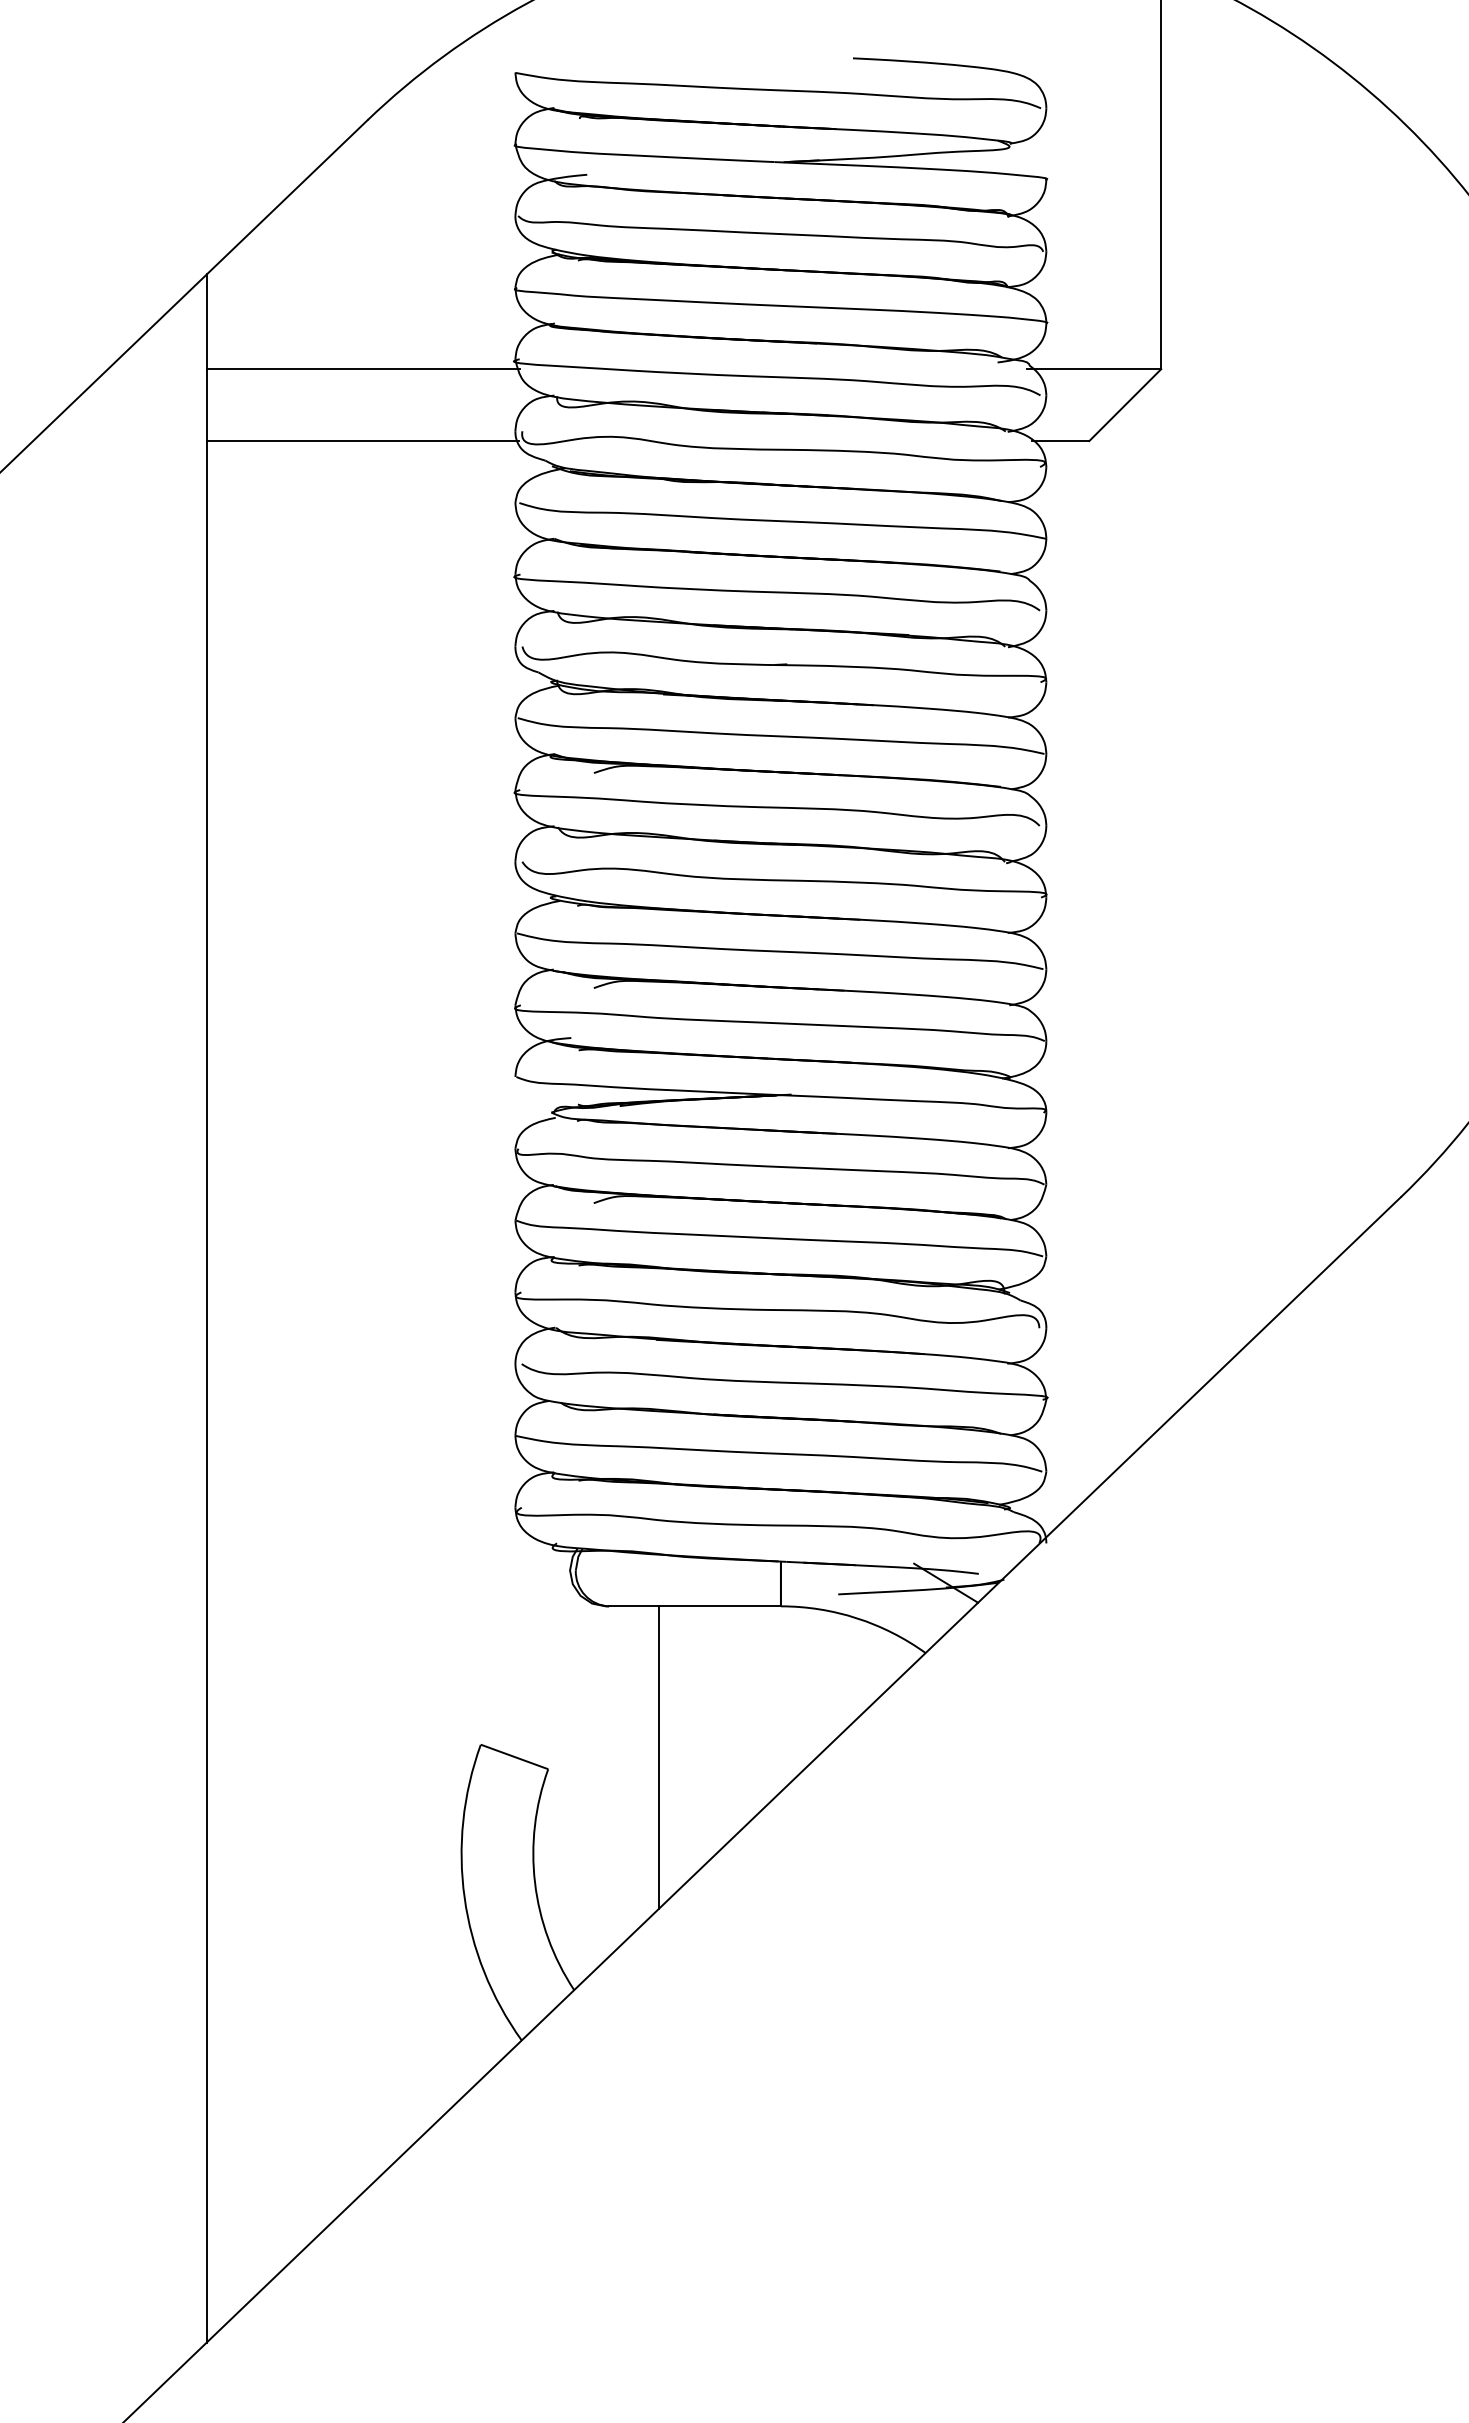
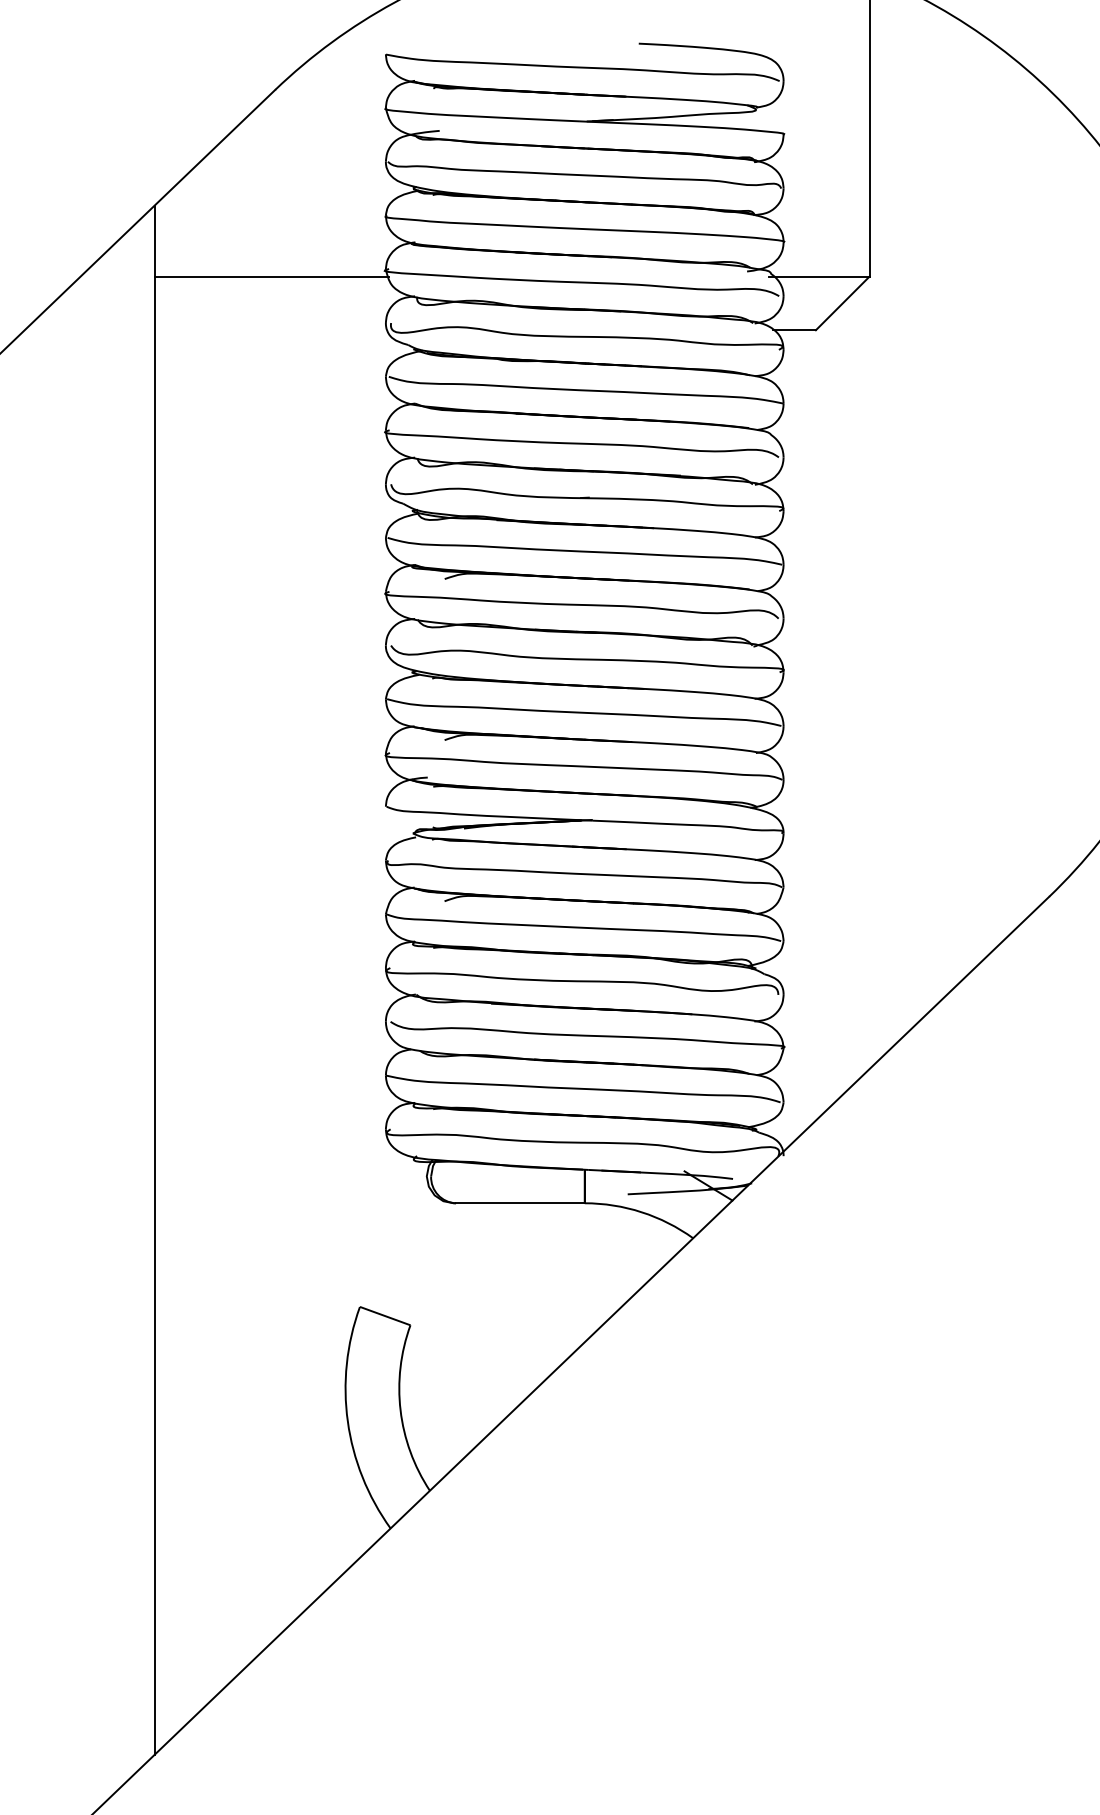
line: (362, 440) -> (271, 329), removed
line: (658, 1757) -> (493, 1316), removed

